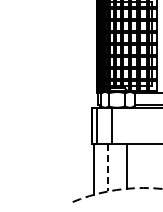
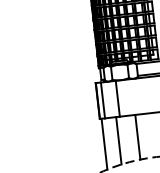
line: (108, 167) -> (119, 140), dashed -> solid

